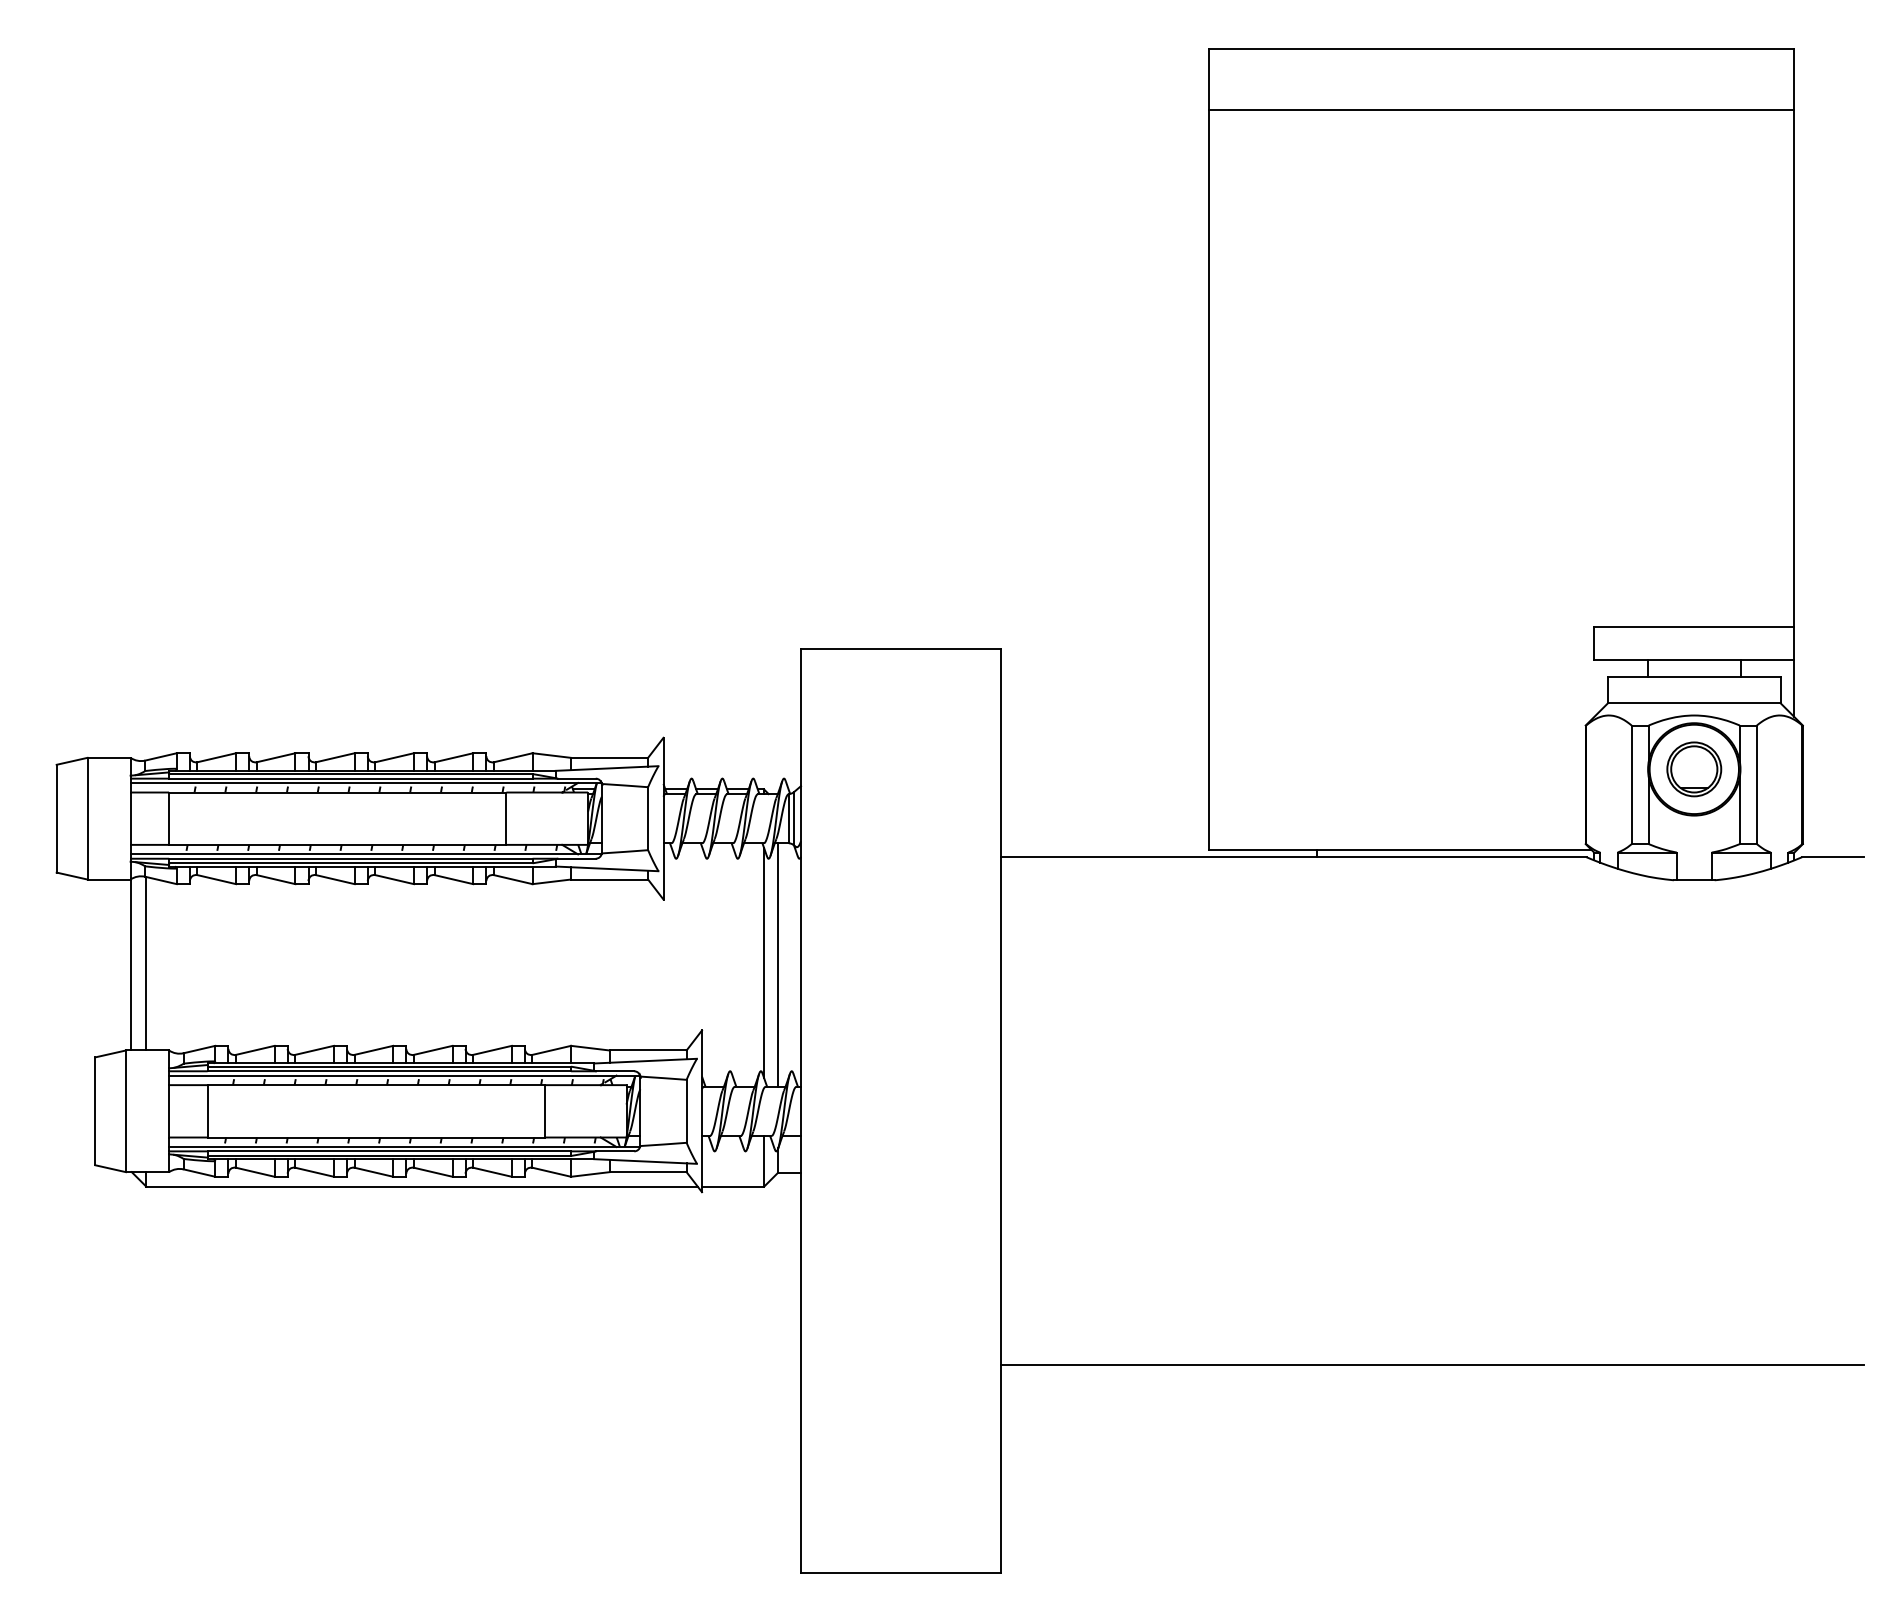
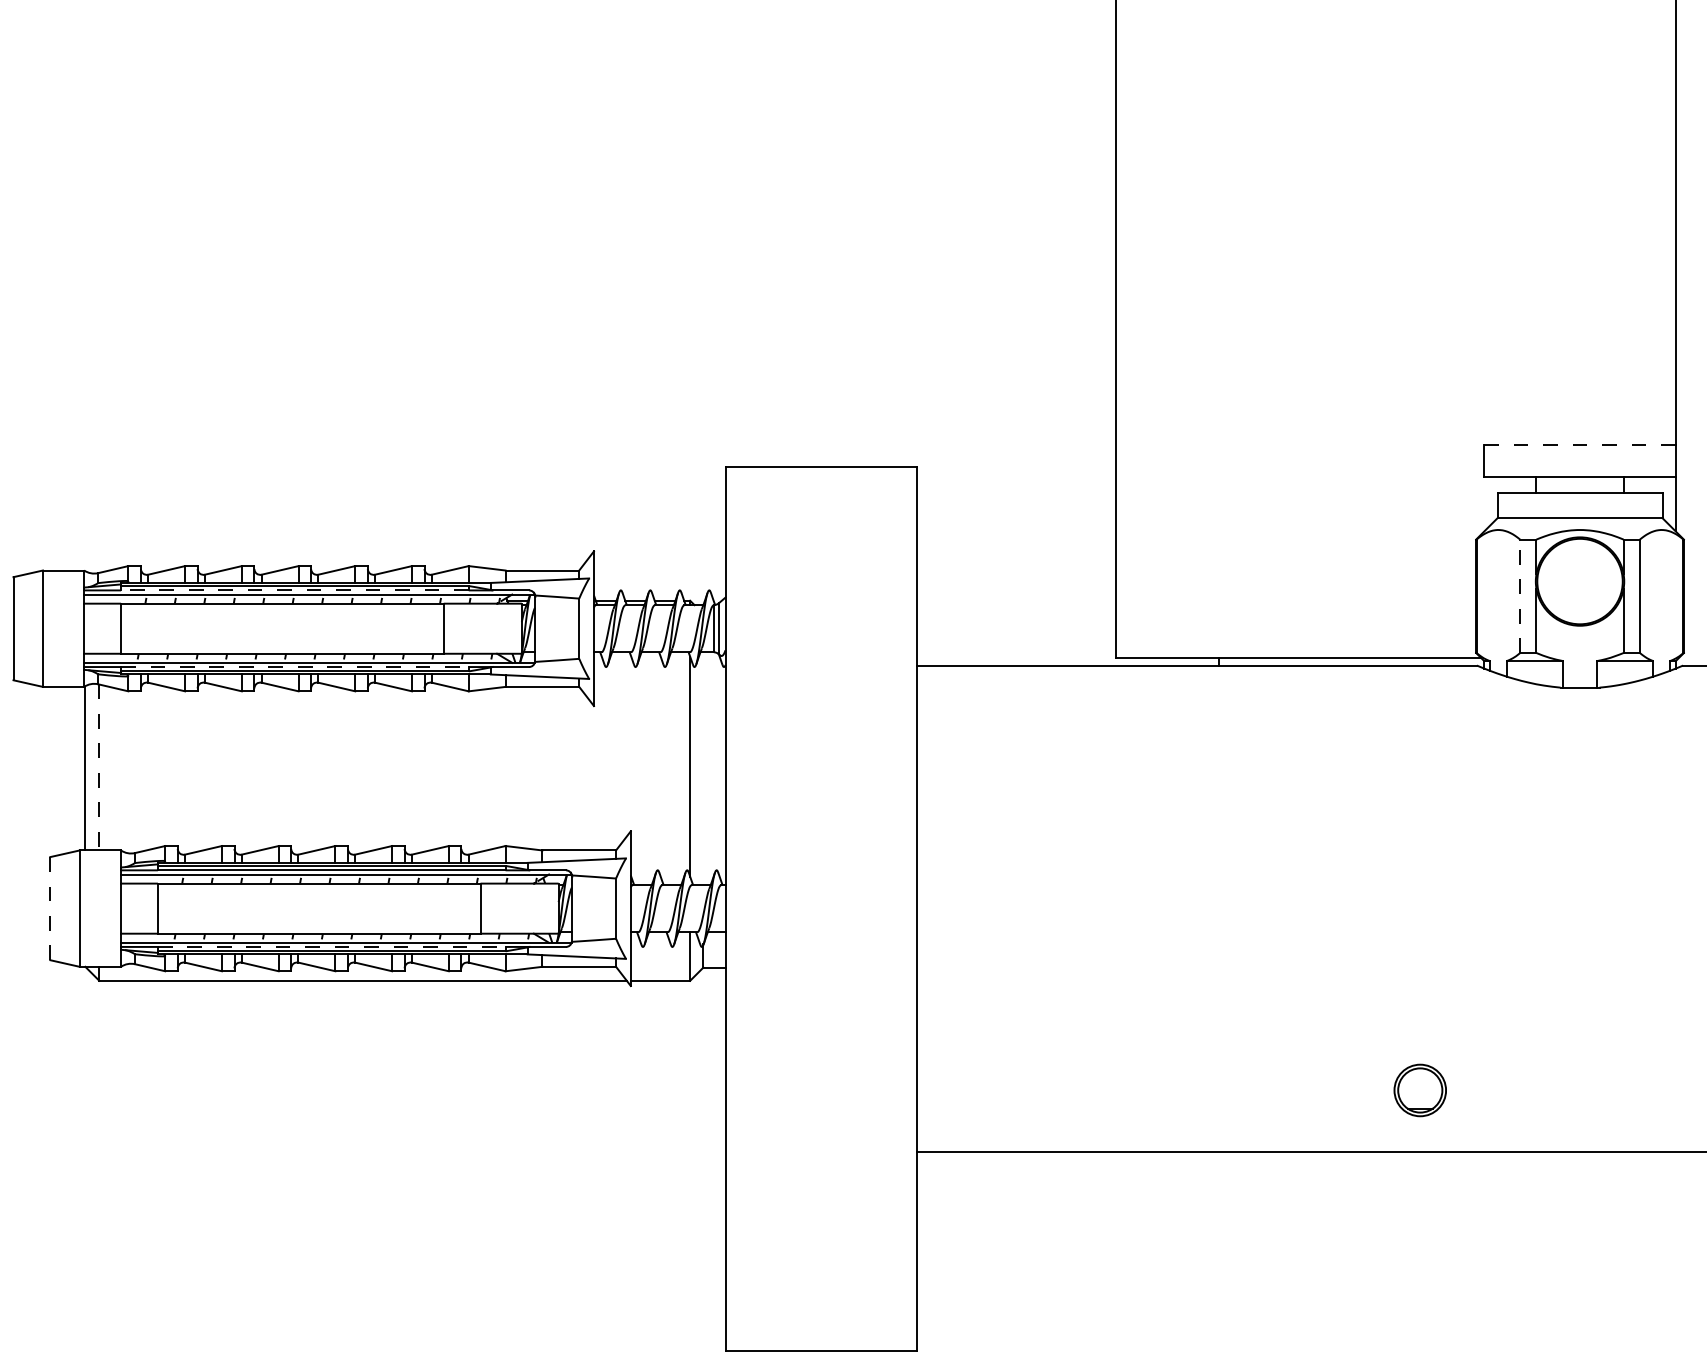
line: (1693, 626) -> (1579, 444), solid -> dashed
part: (1694, 769) -> (1420, 1090), moved
line: (350, 778) -> (294, 590), solid -> dashed
line: (1631, 784) -> (1519, 596), solid -> dashed
line: (350, 858) -> (294, 666), solid -> dashed
line: (146, 963) -> (99, 767), solid -> dashed
line: (777, 964) -> (703, 768), removed
line: (95, 1111) -> (50, 908), solid -> dashed
line: (389, 1151) -> (331, 947), solid -> dashed

